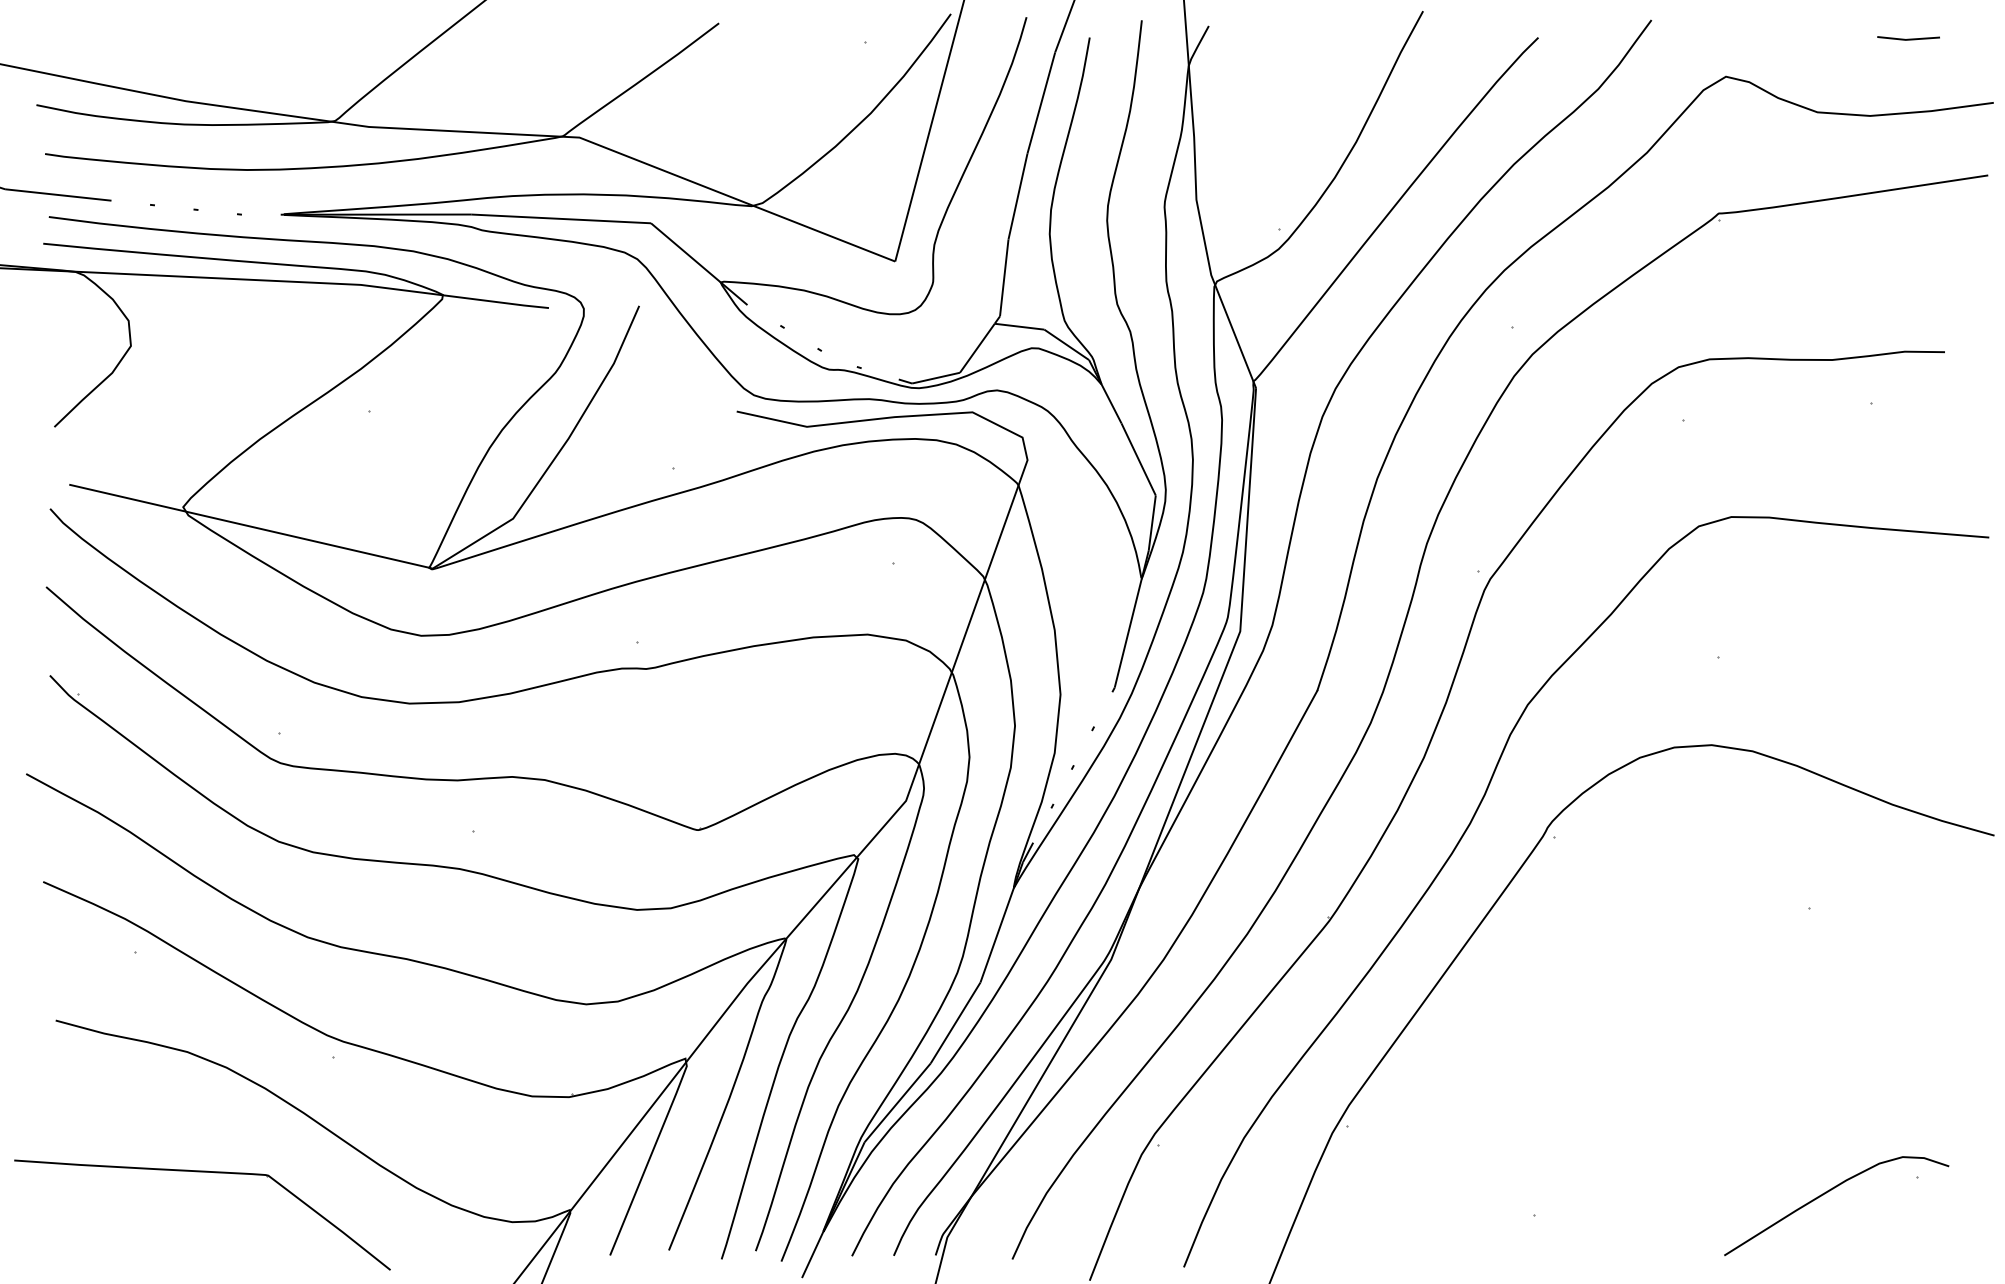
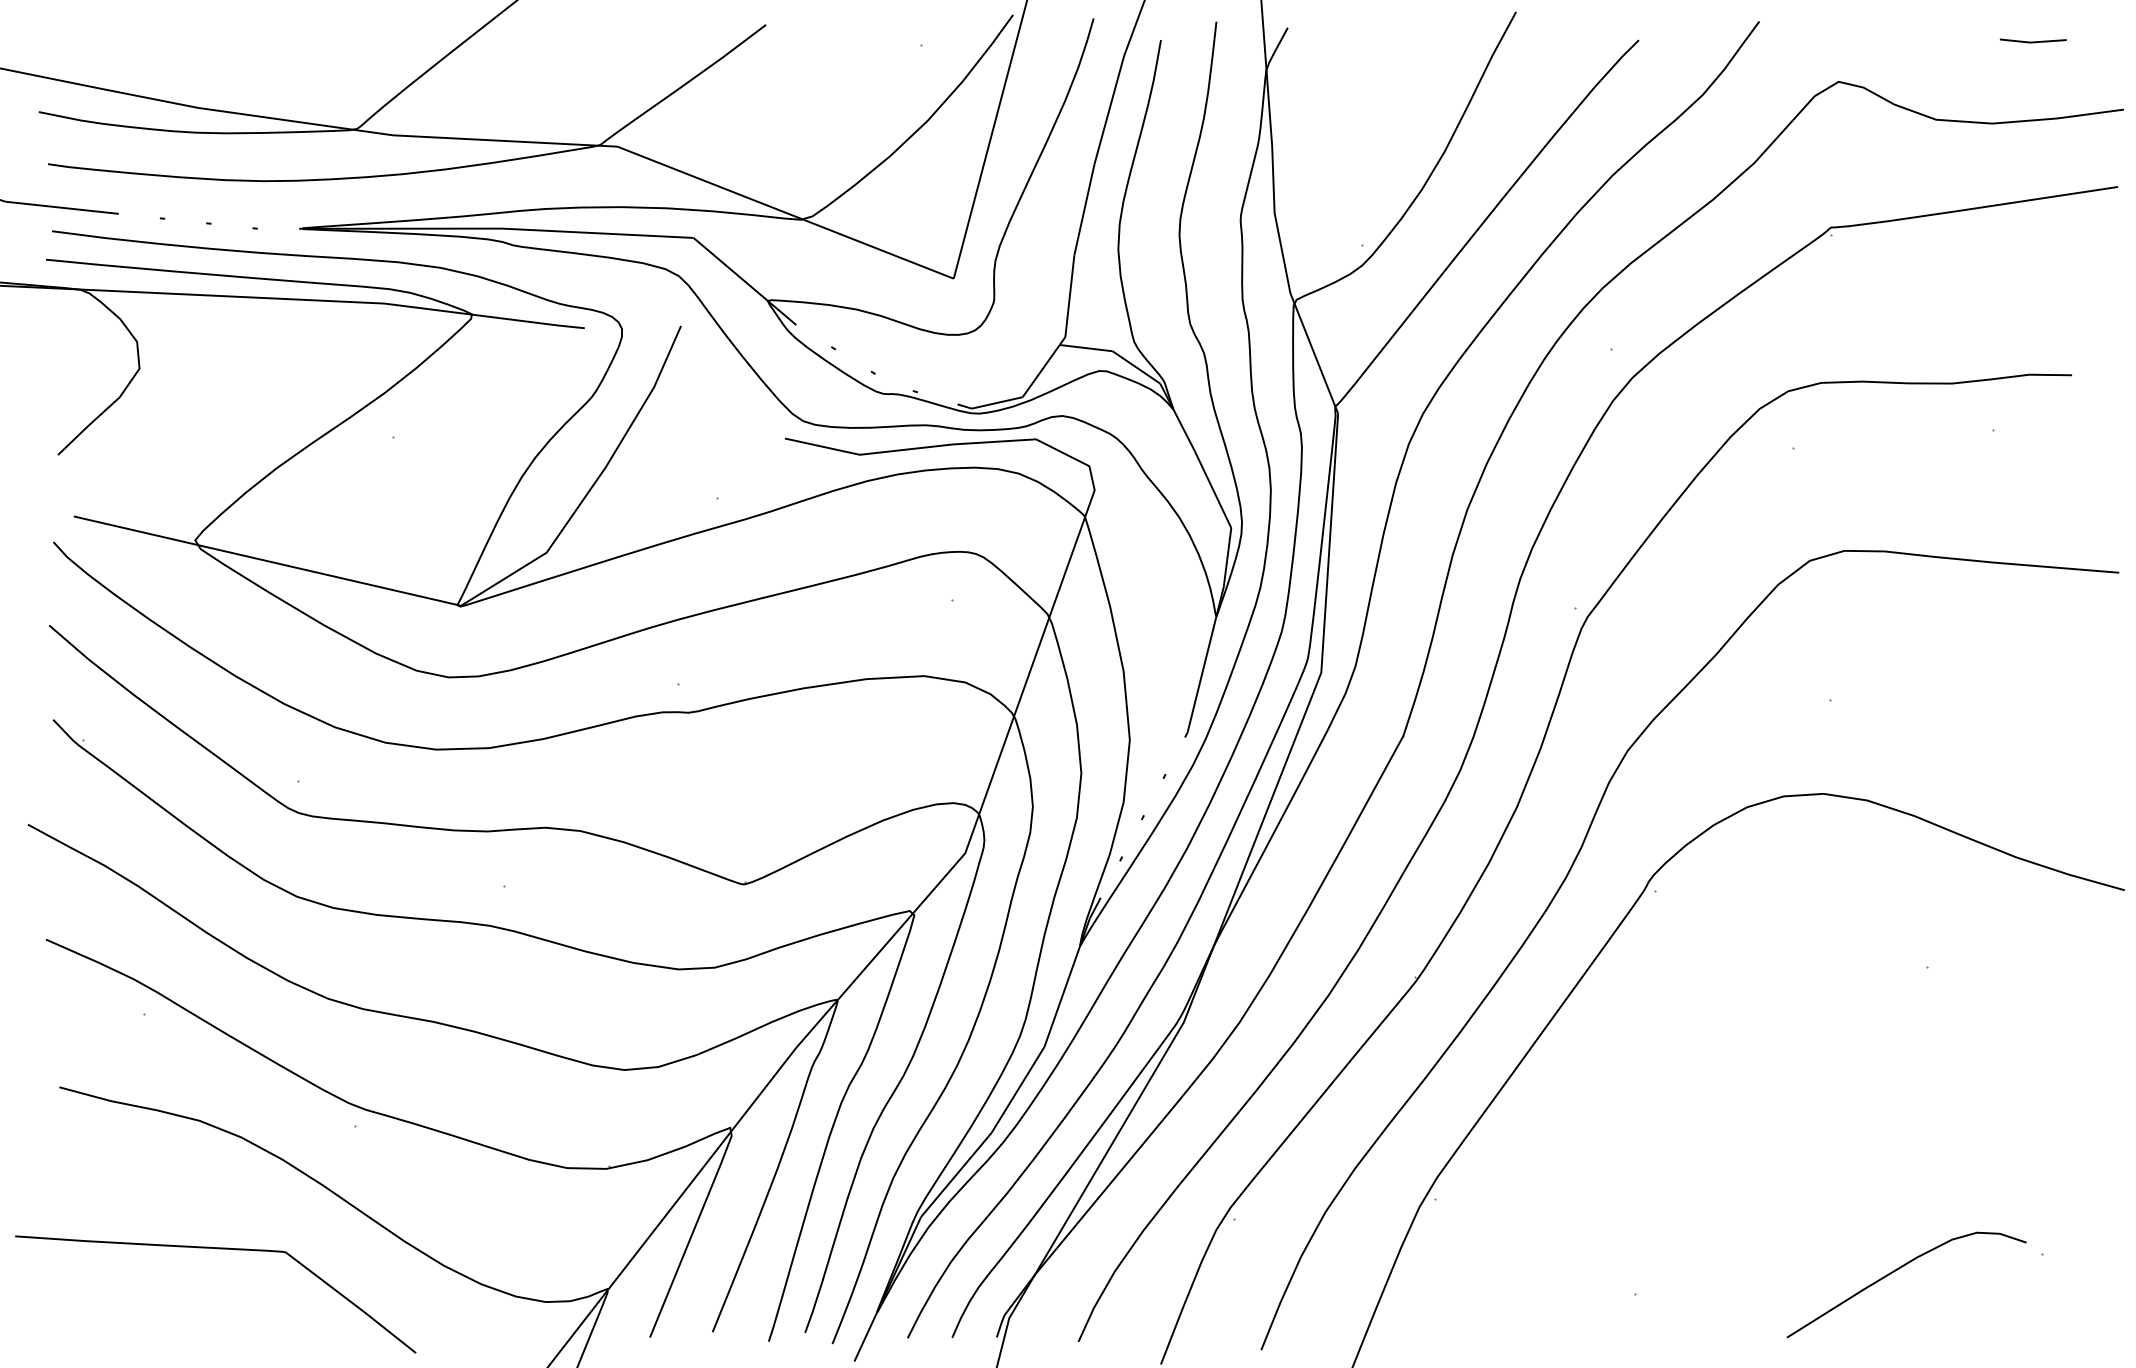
curve: (1829, 1191) -> (1899, 1269), moved

